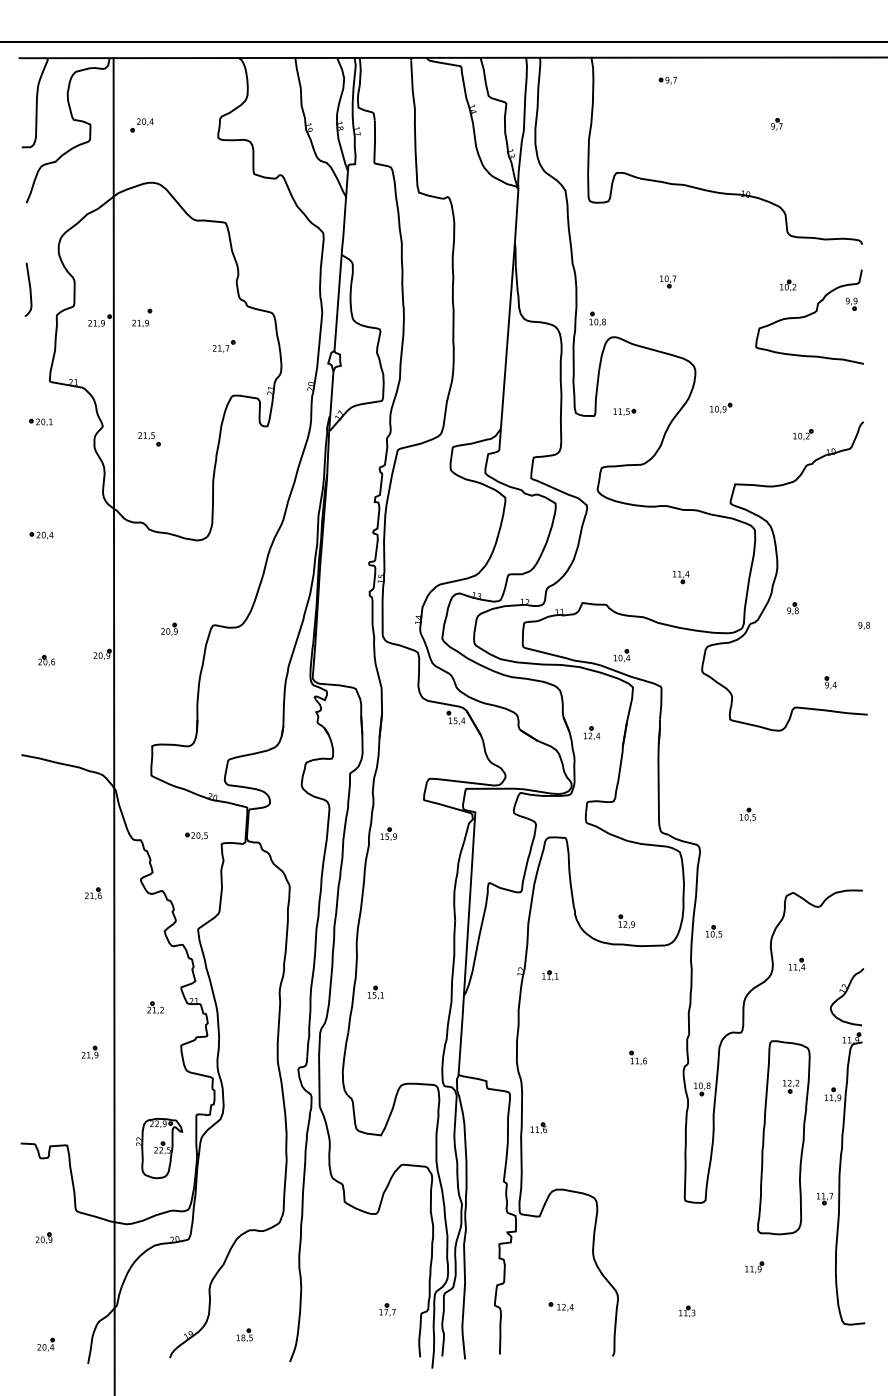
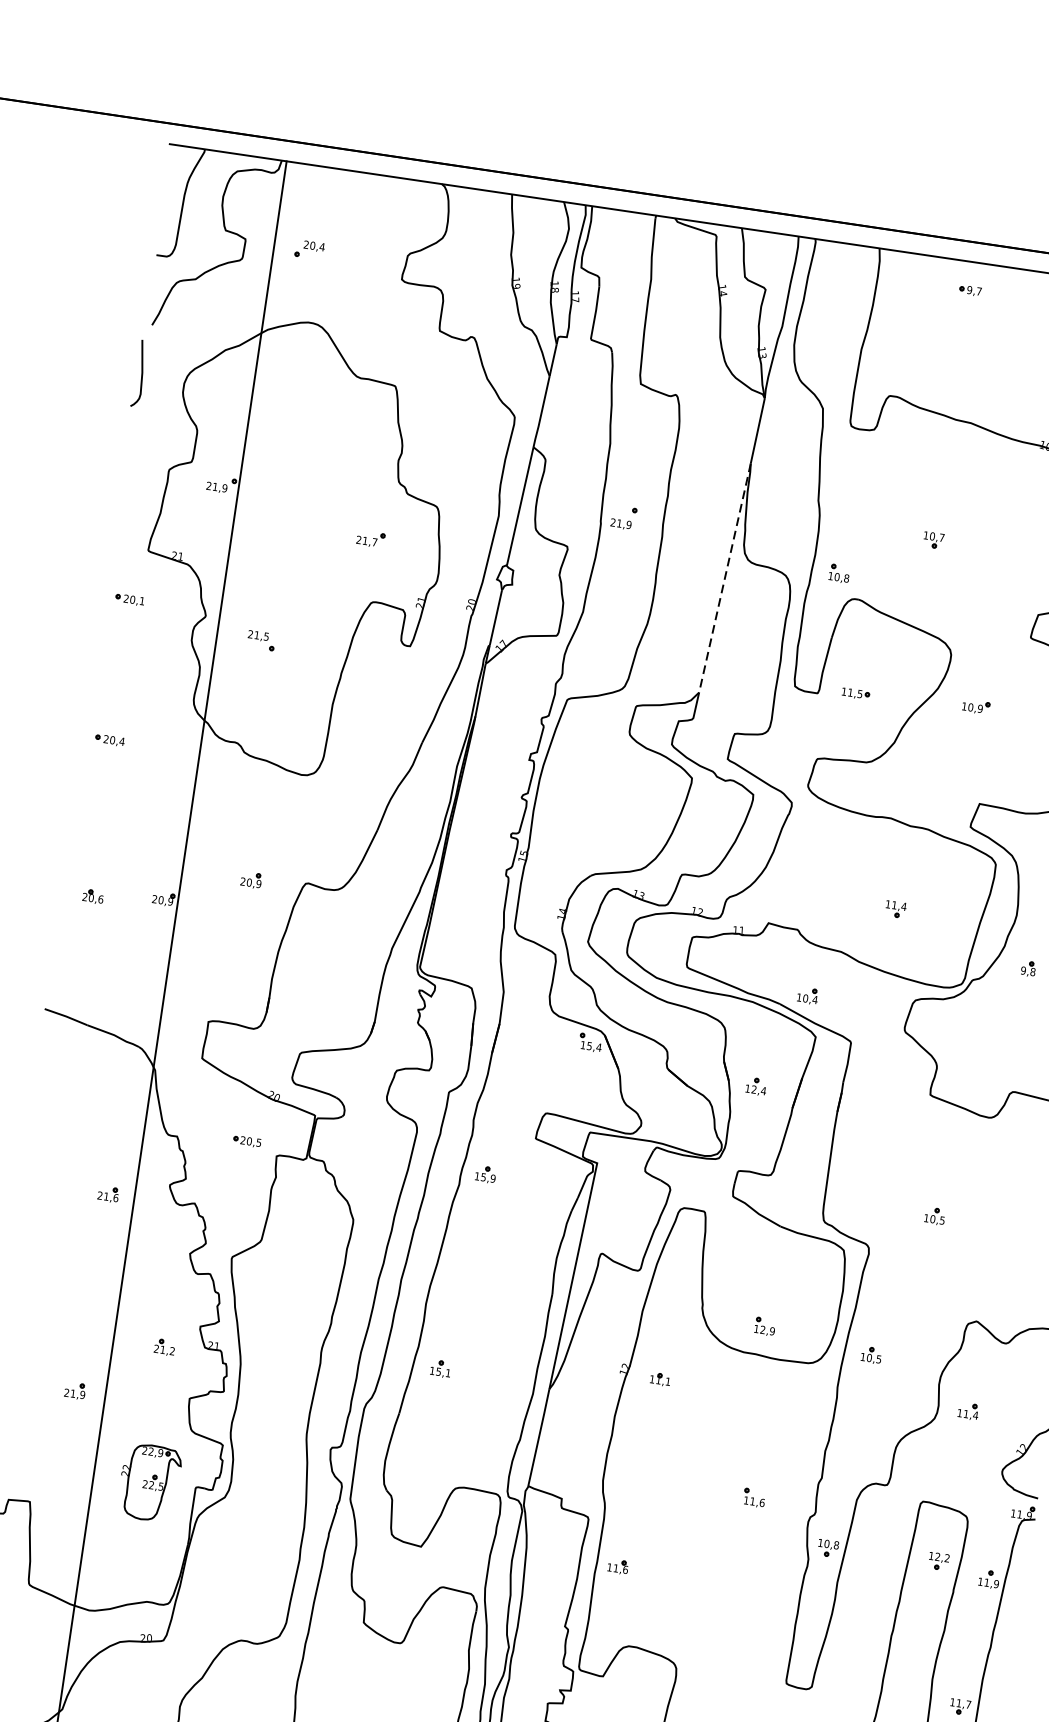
curve: (29, 289) -> (141, 373), moved
part: (142, 317) -> (624, 517), moved
line: (507, 335) -> (724, 577), solid -> dashed
part: (159, 1148) -> (149, 1482), moved

